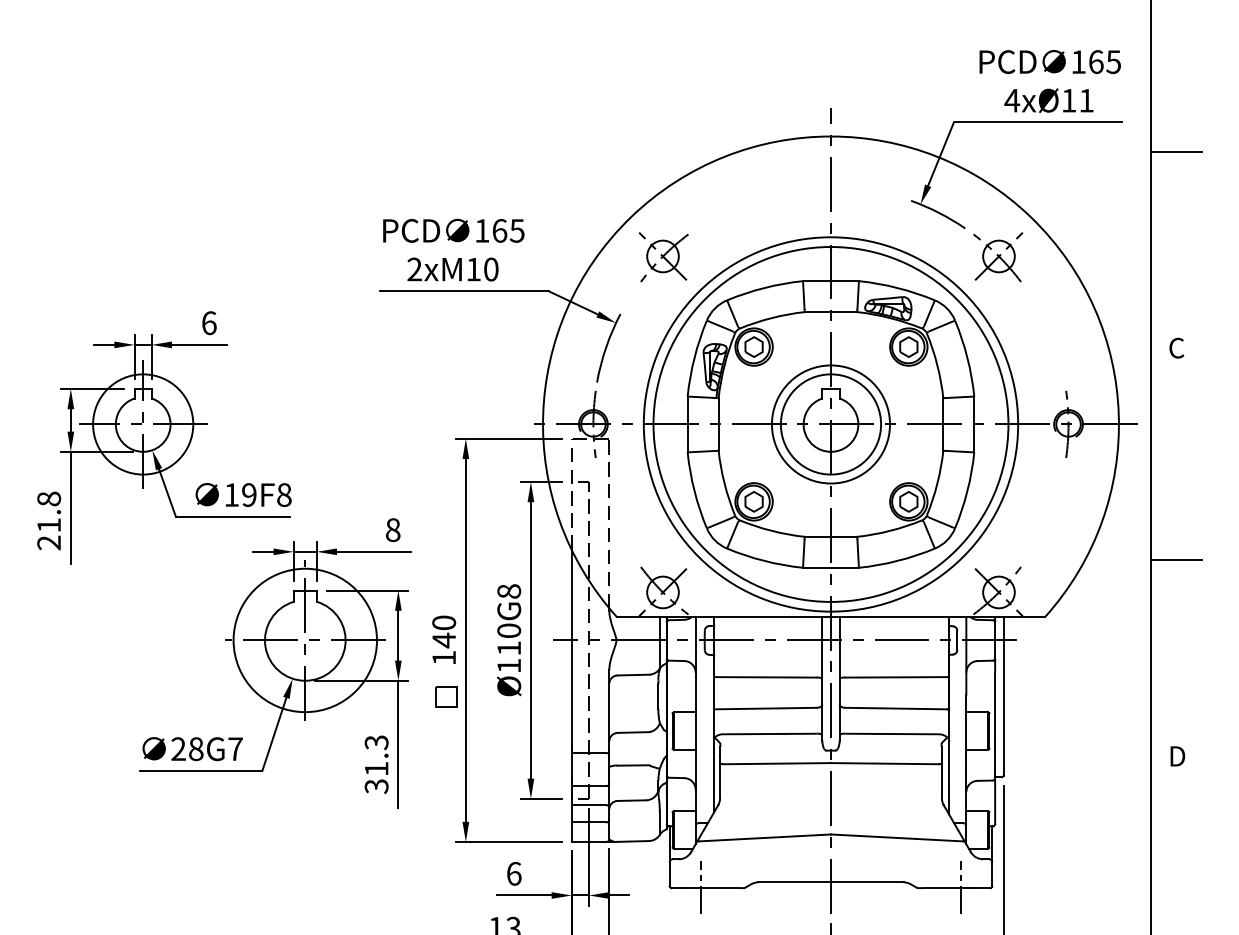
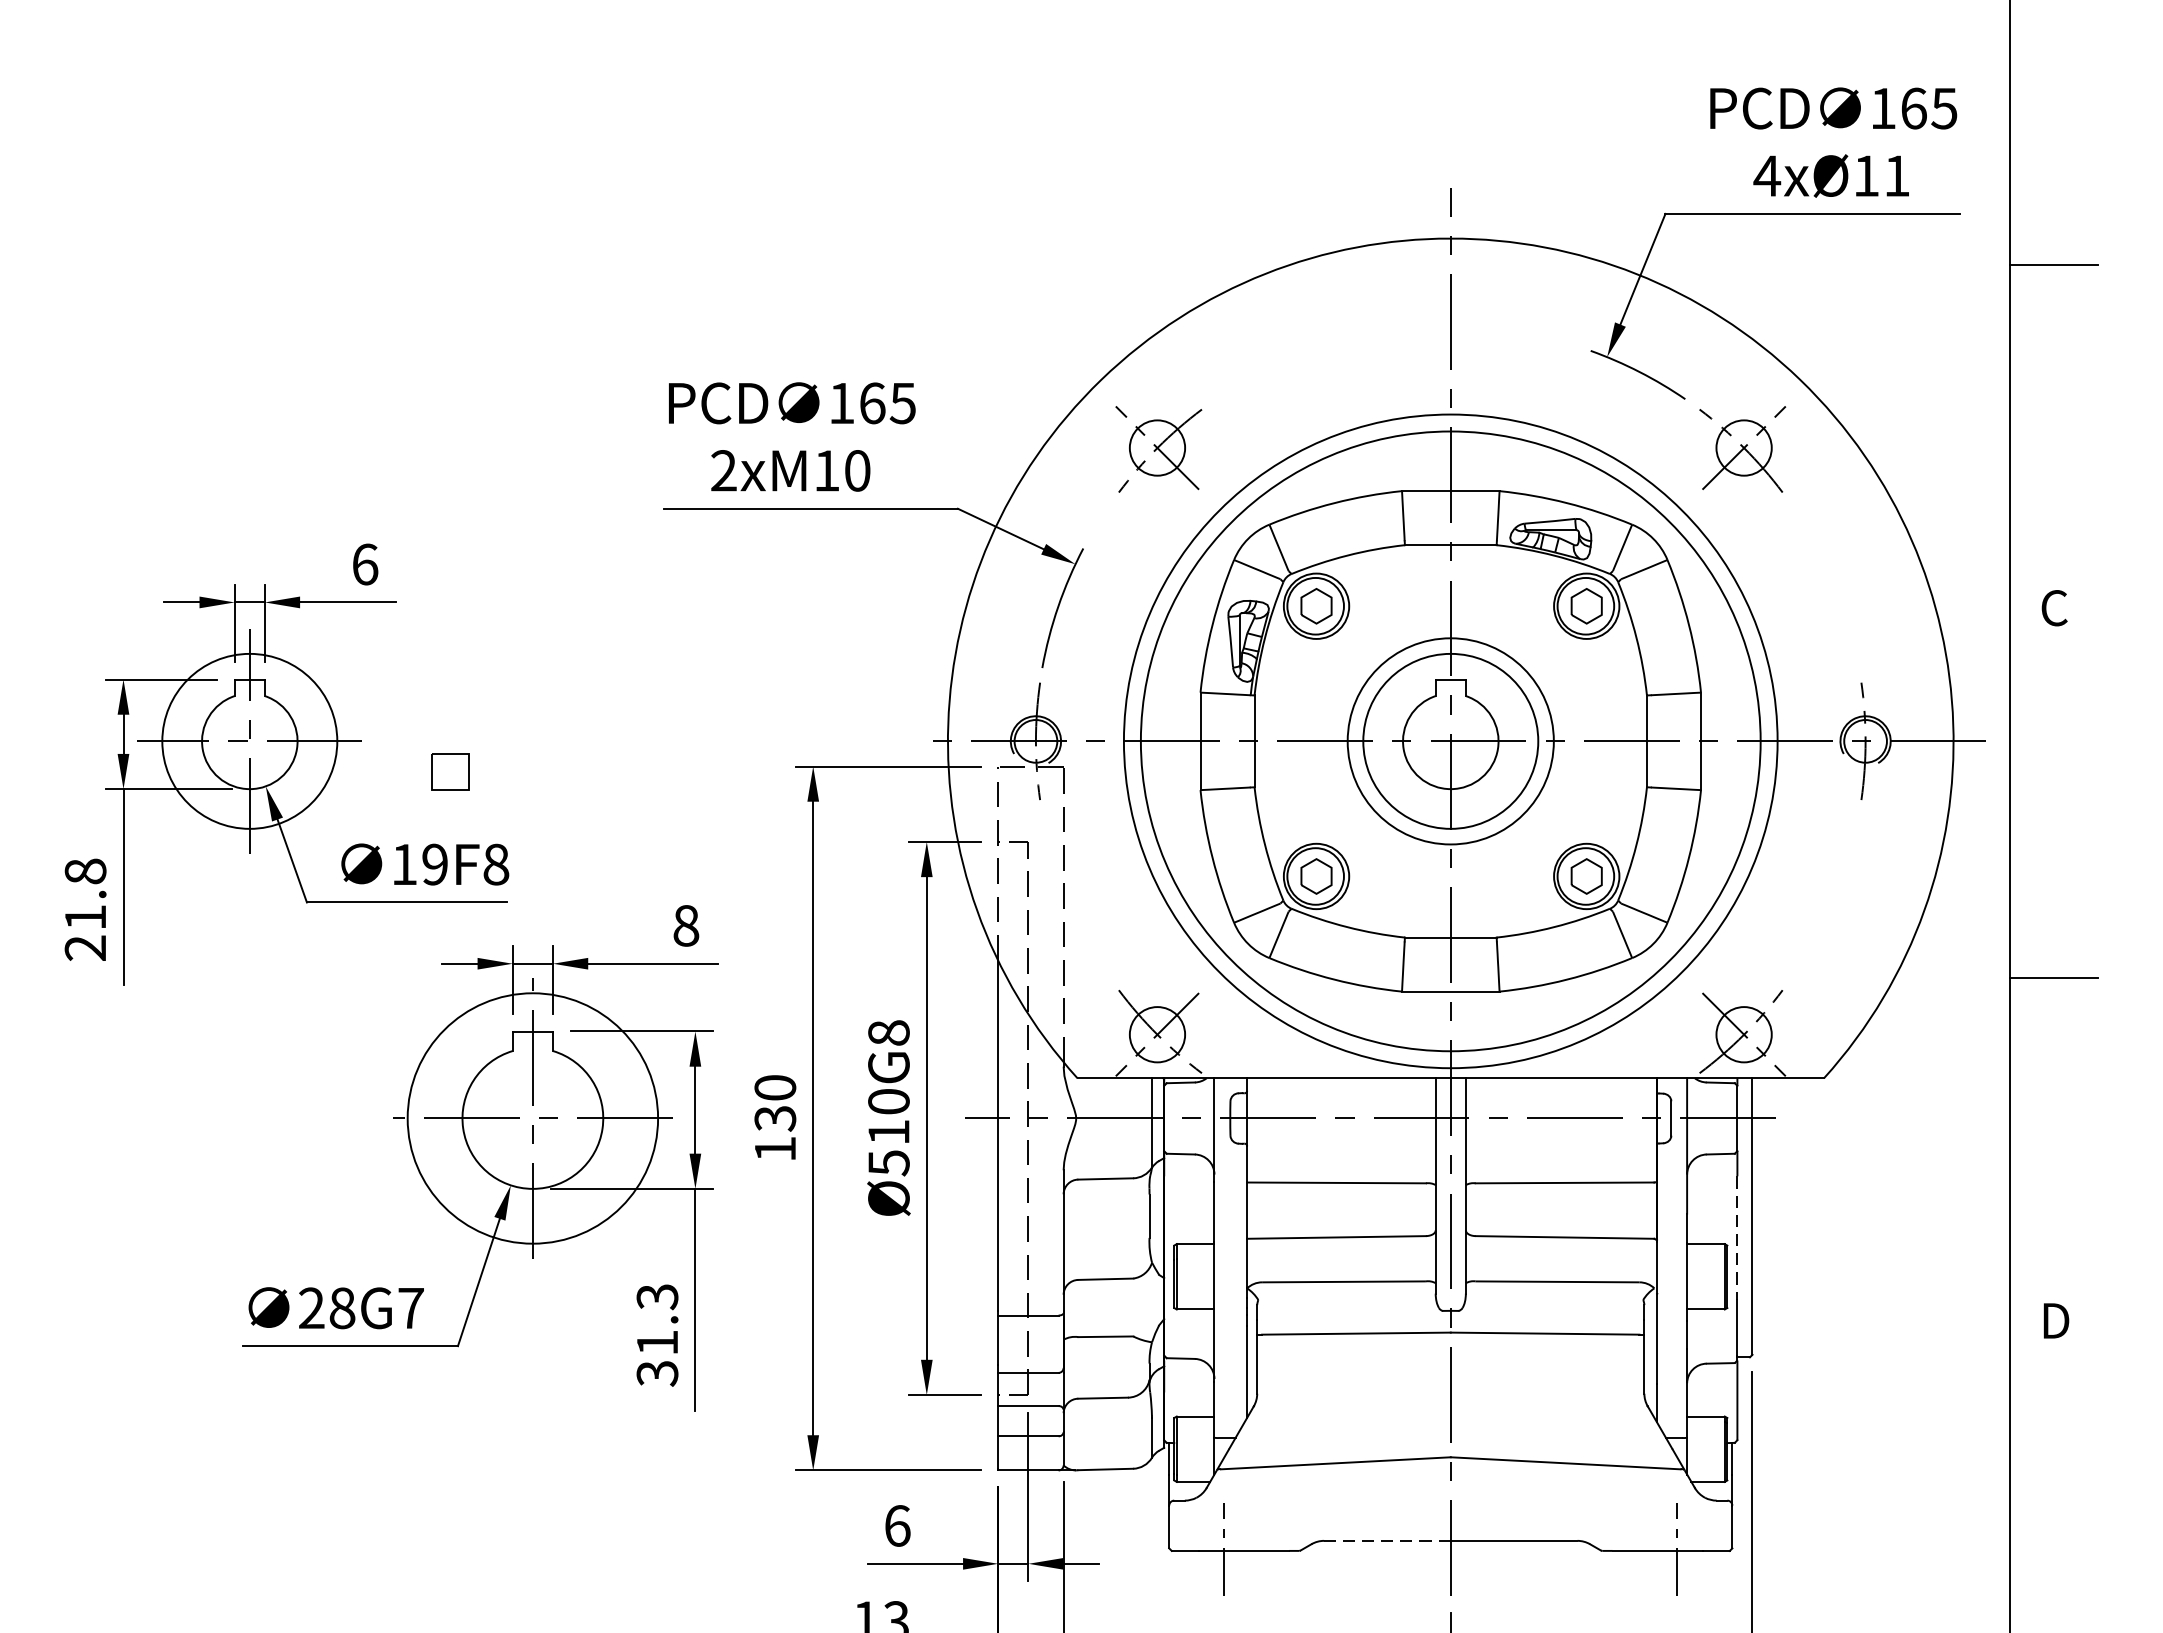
text: (444, 640) -> (775, 1118), 140 -> 130
text: (509, 665) -> (889, 1162), Ø110G8 -> Ø510G8
part: (446, 696) -> (451, 771), moved
line: (995, 709) -> (1738, 1239), solid -> dashed
line: (794, 882) -> (1387, 1541), solid -> dashed

